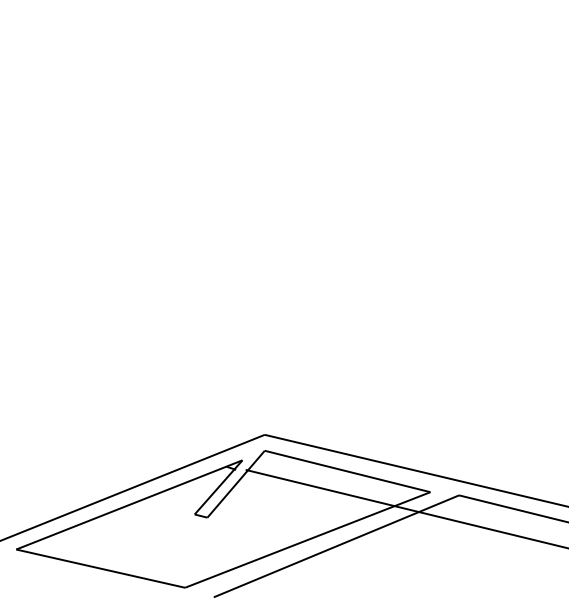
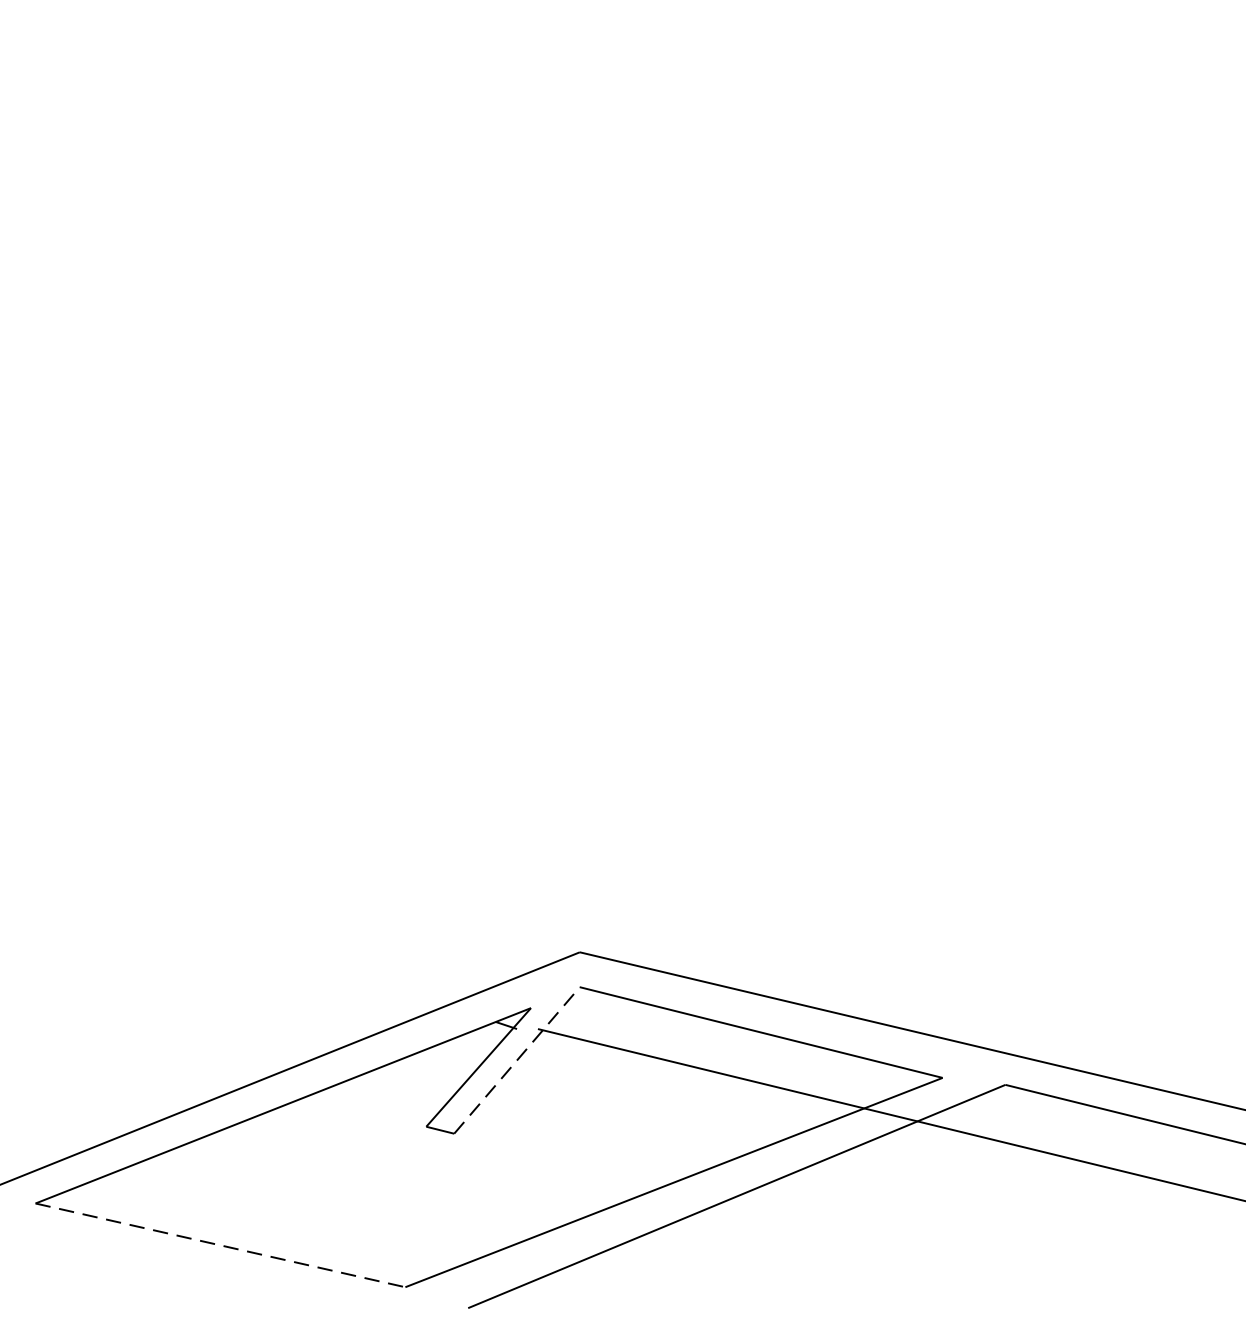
line: (236, 483) -> (517, 1058), solid -> dashed
line: (100, 568) -> (220, 1245), solid -> dashed

